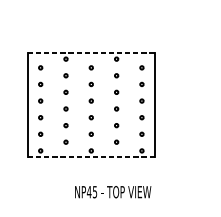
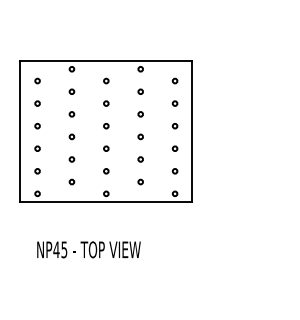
line: (91, 52) -> (106, 60), dashed -> solid
line: (91, 157) -> (106, 202), dashed -> solid
text: (112, 191) -> (88, 249), moved

